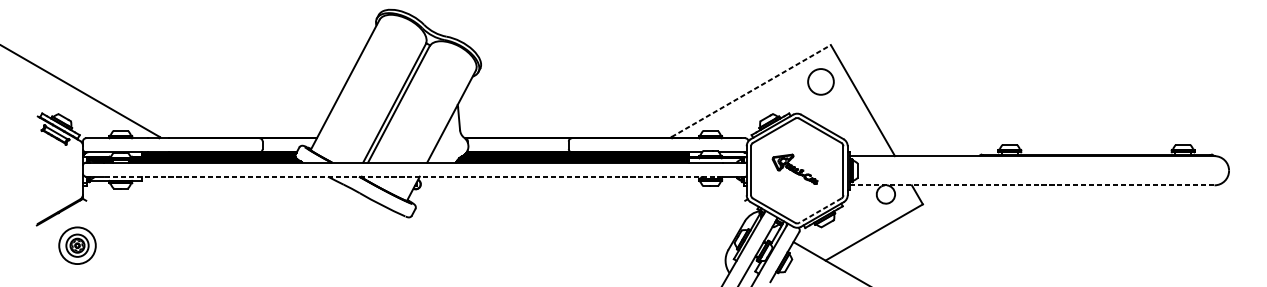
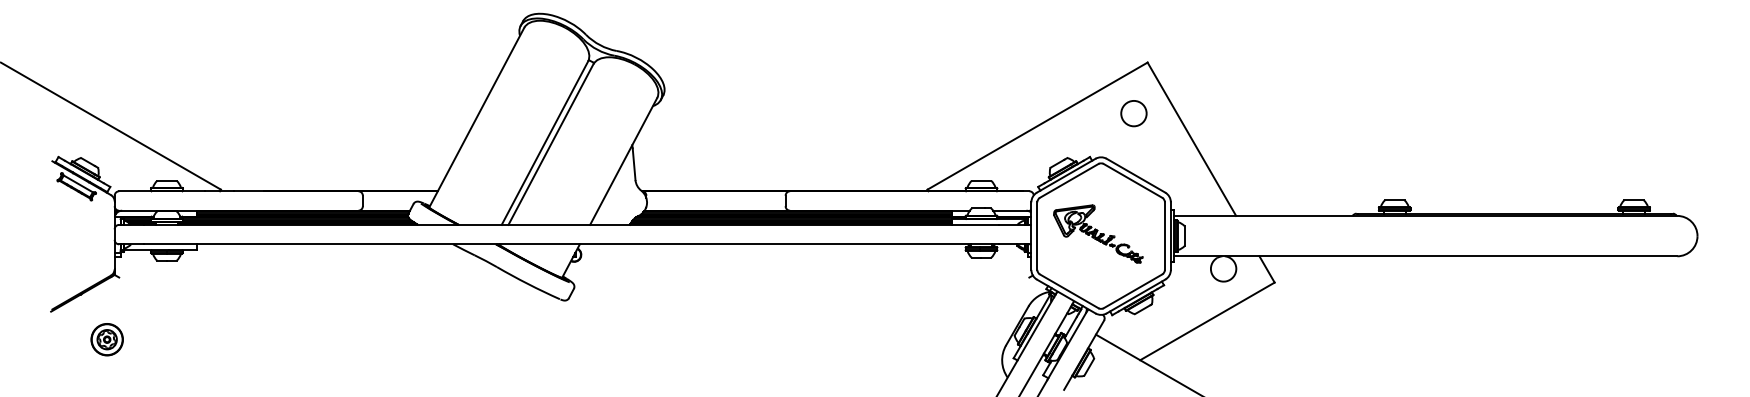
circle: (820, 81) -> (1133, 113), size x0.71
line: (751, 90) -> (1038, 125), dashed -> solid
part: (795, 168) -> (1098, 233), size x1.43
line: (413, 176) -> (571, 244), dashed -> solid
line: (1032, 185) -> (1426, 256), dashed -> solid
line: (820, 210) -> (1133, 291), dashed -> solid
circle: (77, 245) -> (106, 339), size x0.62

